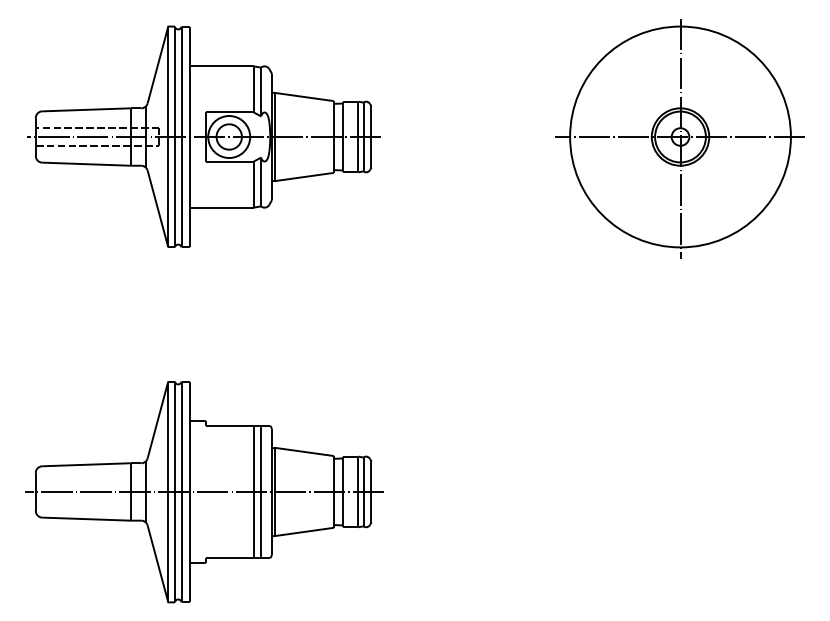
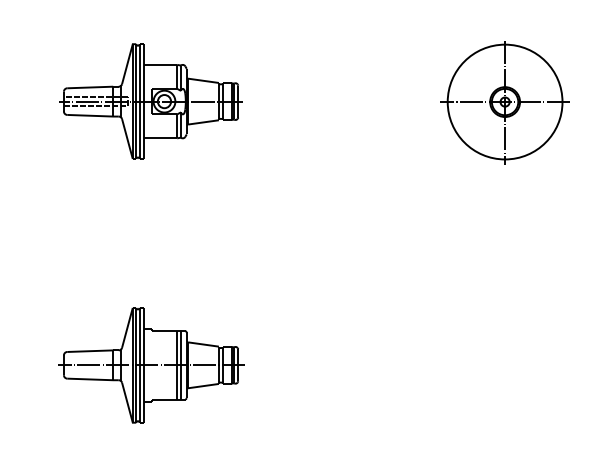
part: (204, 136) -> (151, 101), size x0.7
part: (679, 138) -> (504, 102), size x0.7
part: (204, 492) -> (151, 365), size x0.7

